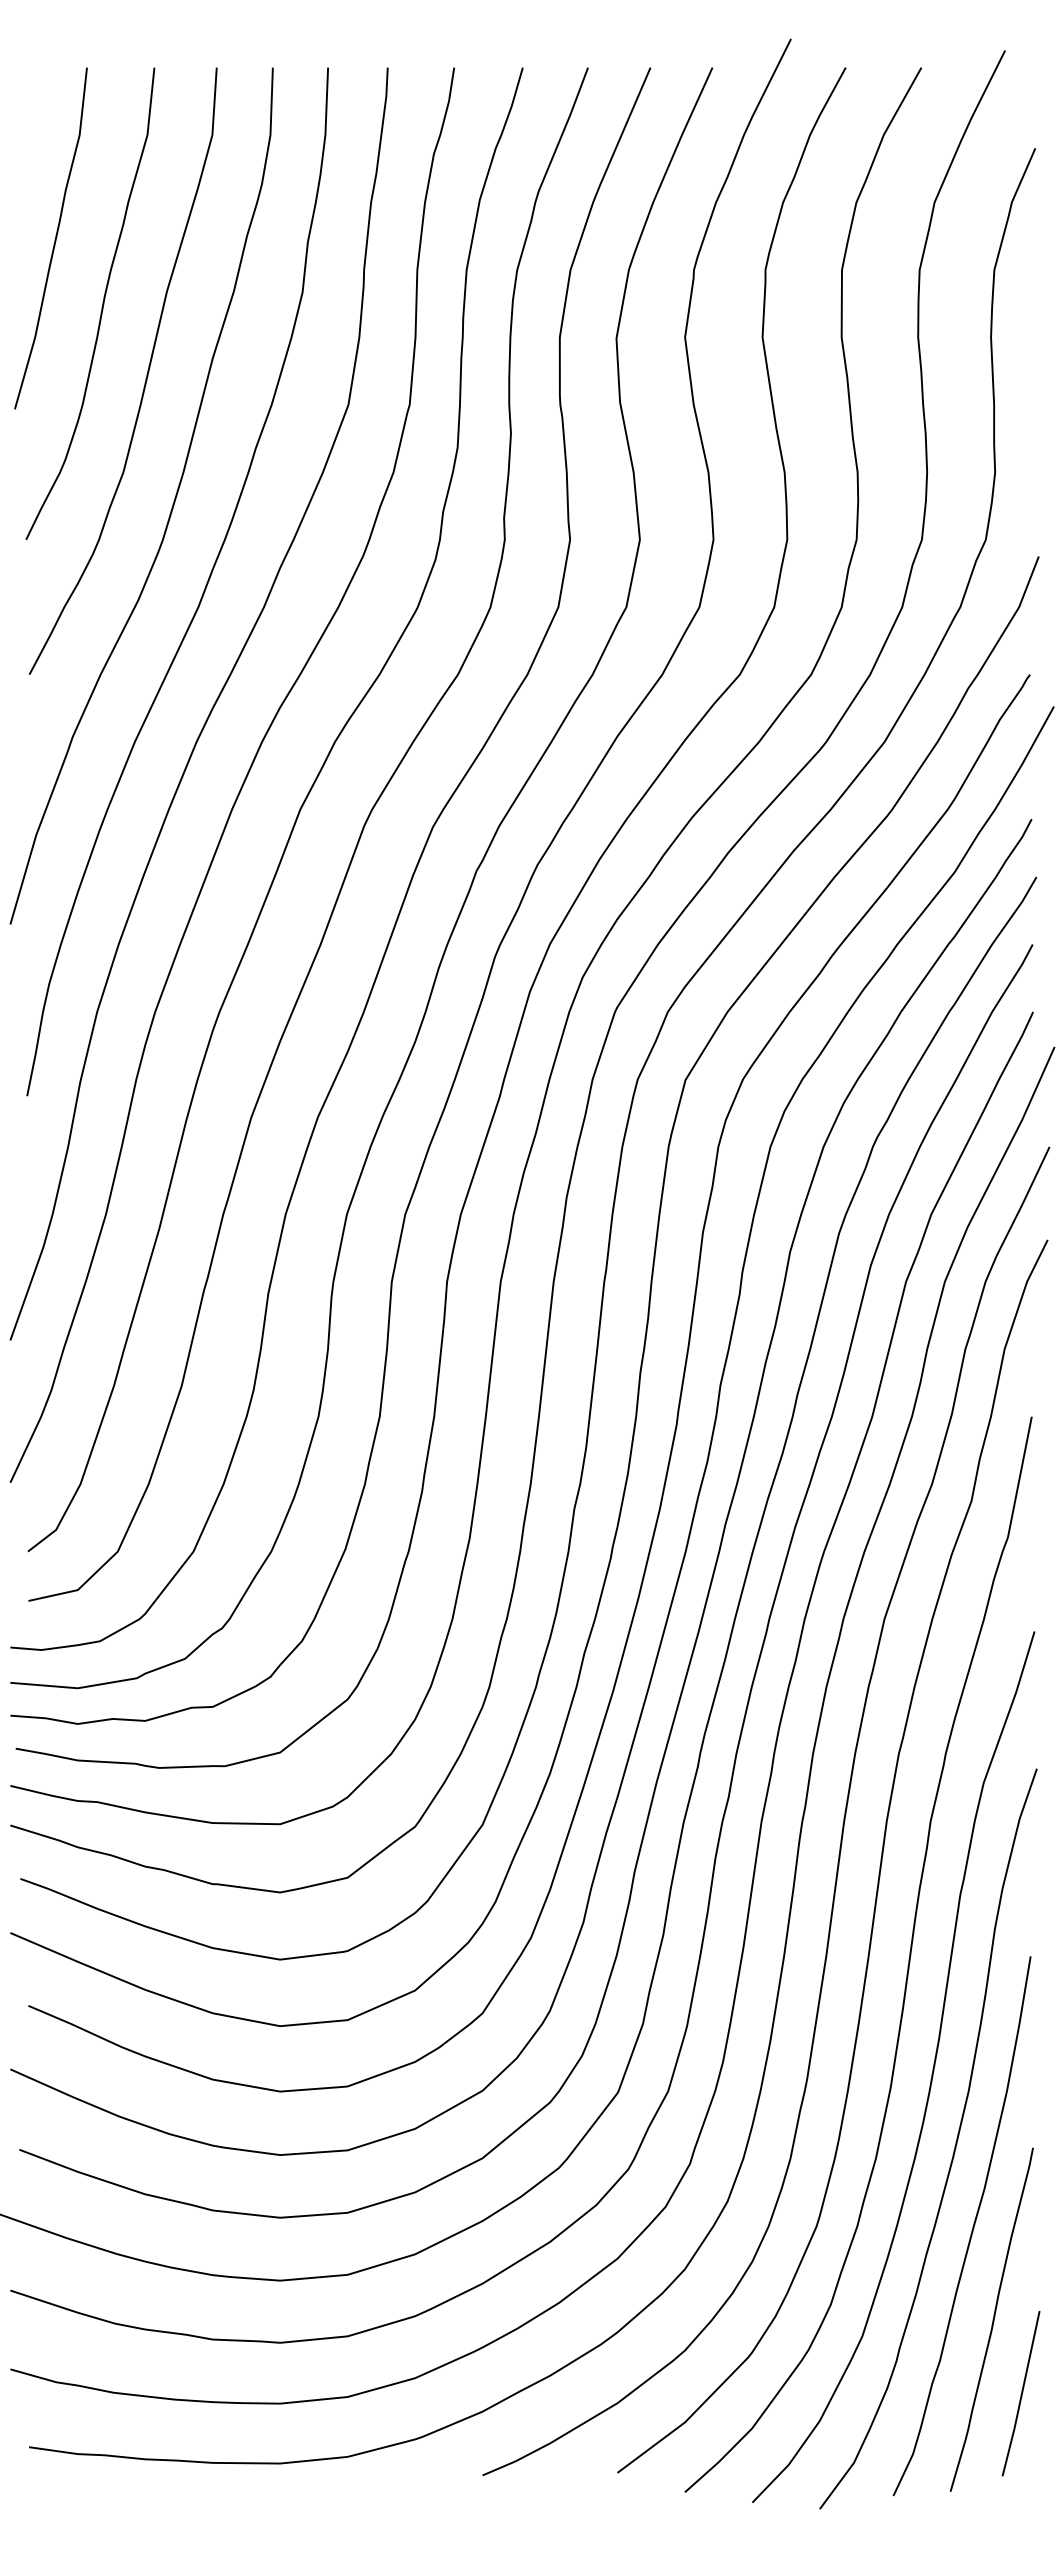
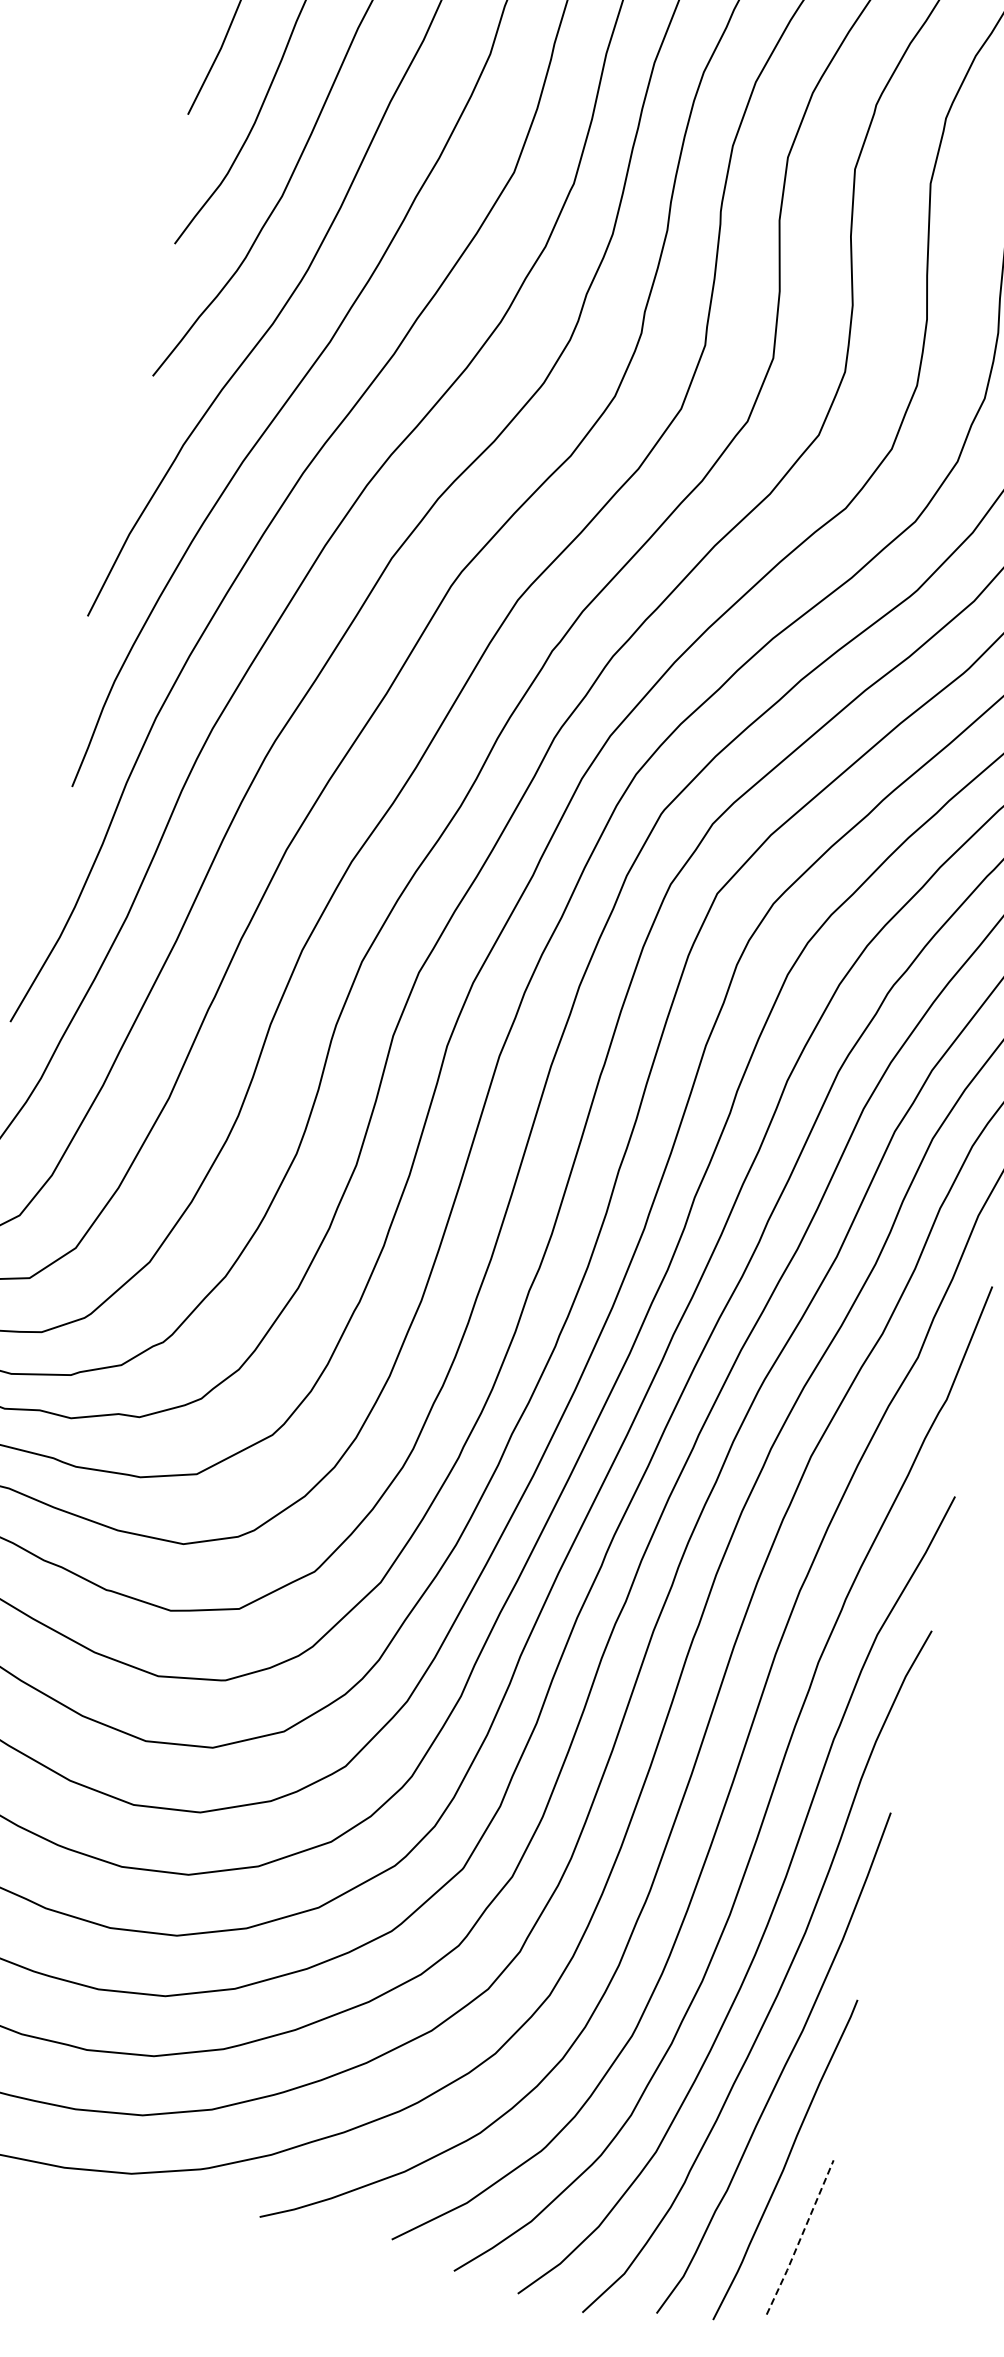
line: (1021, 2394) -> (800, 2238), solid -> dashed

